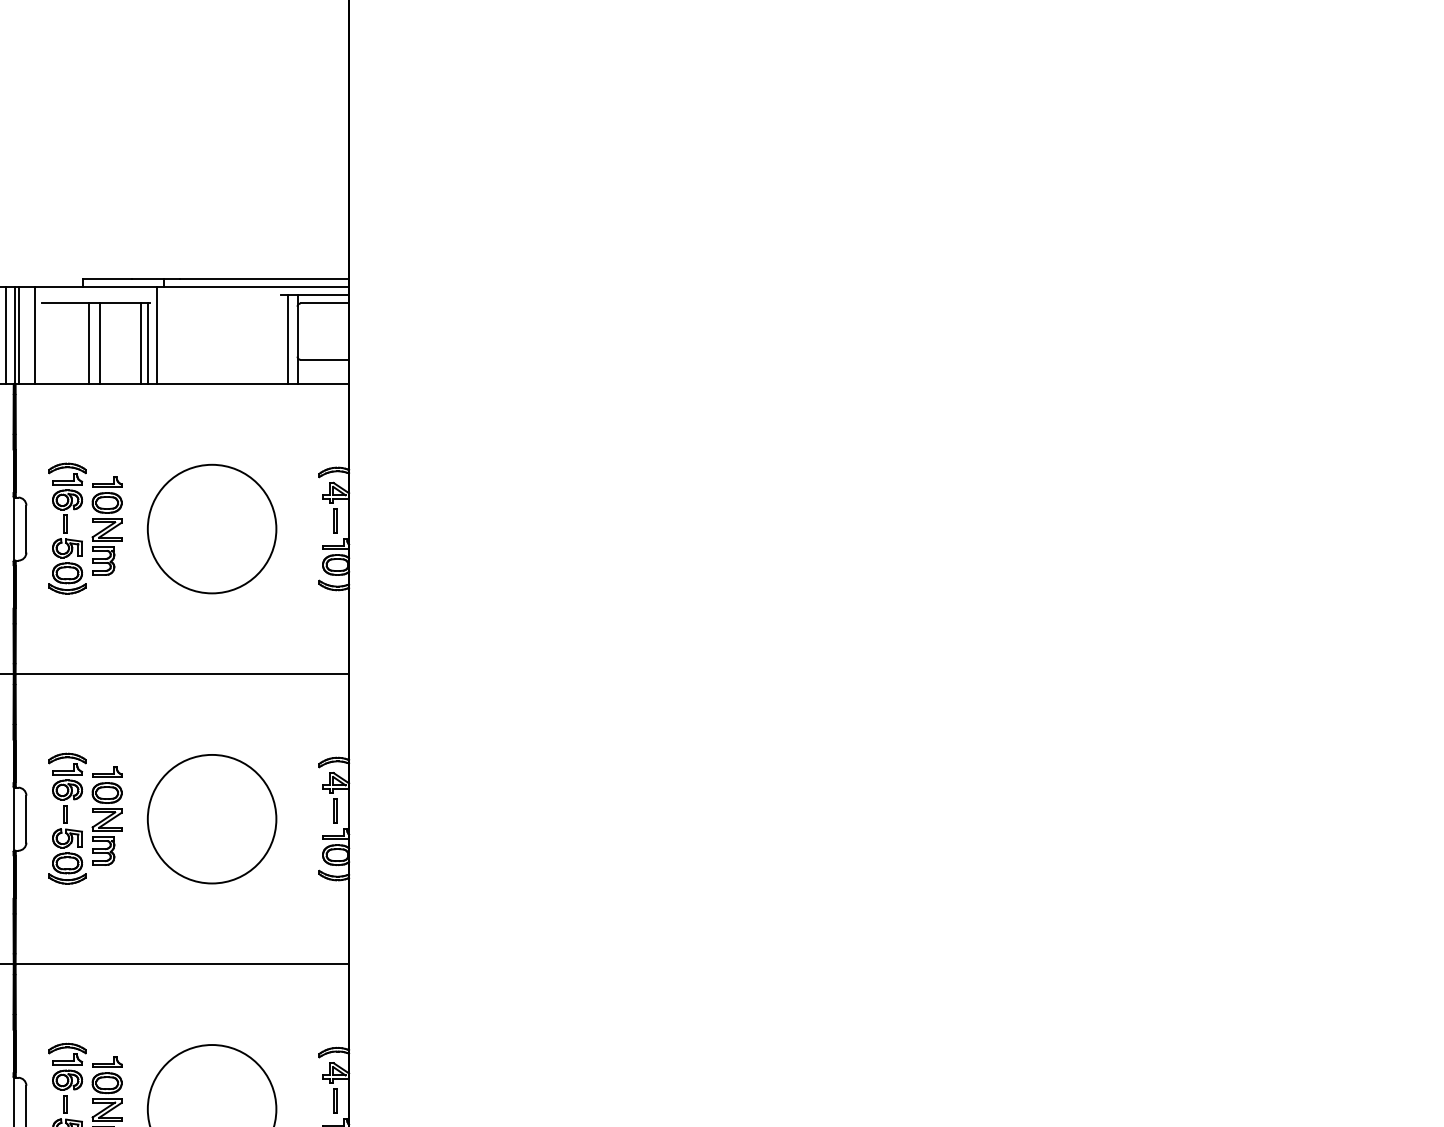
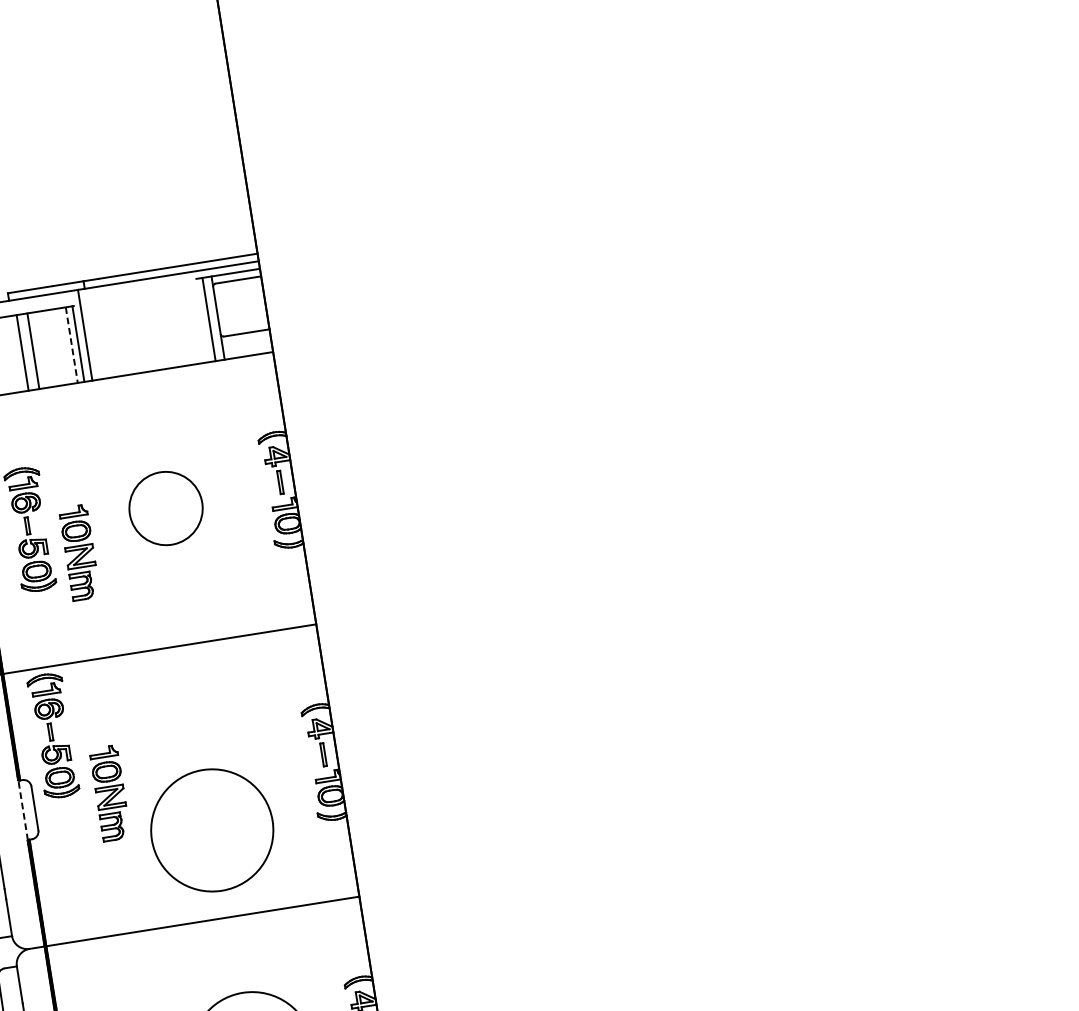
line: (141, 344) -> (72, 345), solid -> dashed
part: (106, 525) -> (79, 552), moved
circle: (211, 528) -> (165, 508), size x0.6
part: (67, 818) -> (53, 735), moved
line: (13, 819) -> (22, 810), solid -> dashed
circle: (211, 819) -> (211, 830), moved

